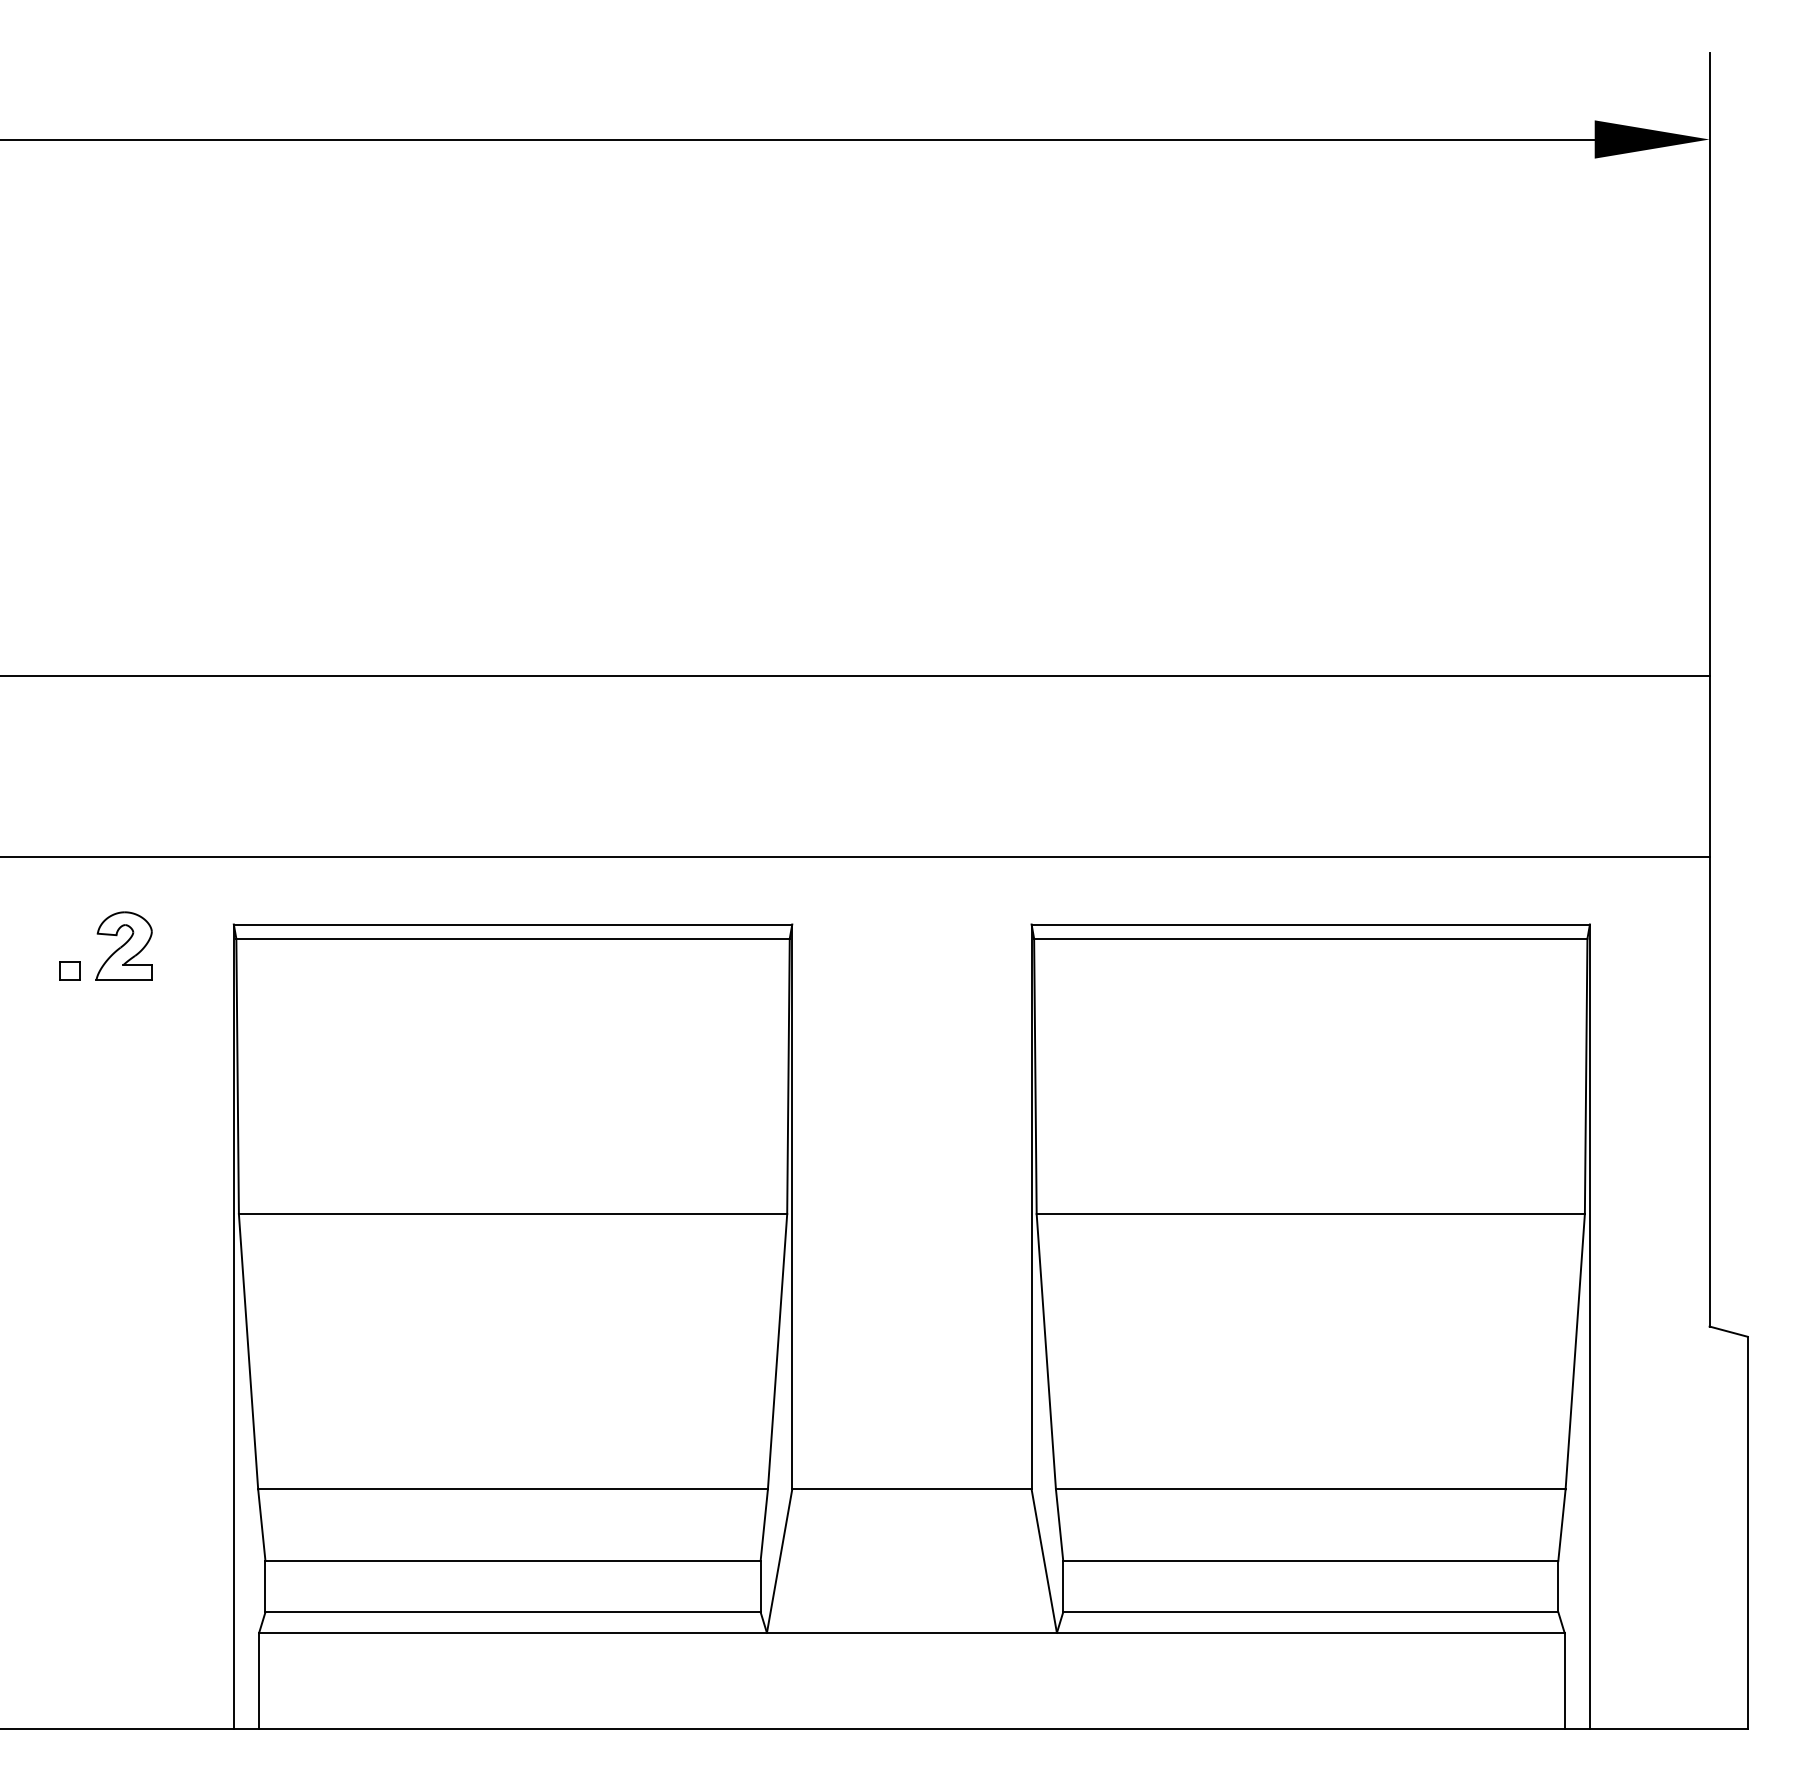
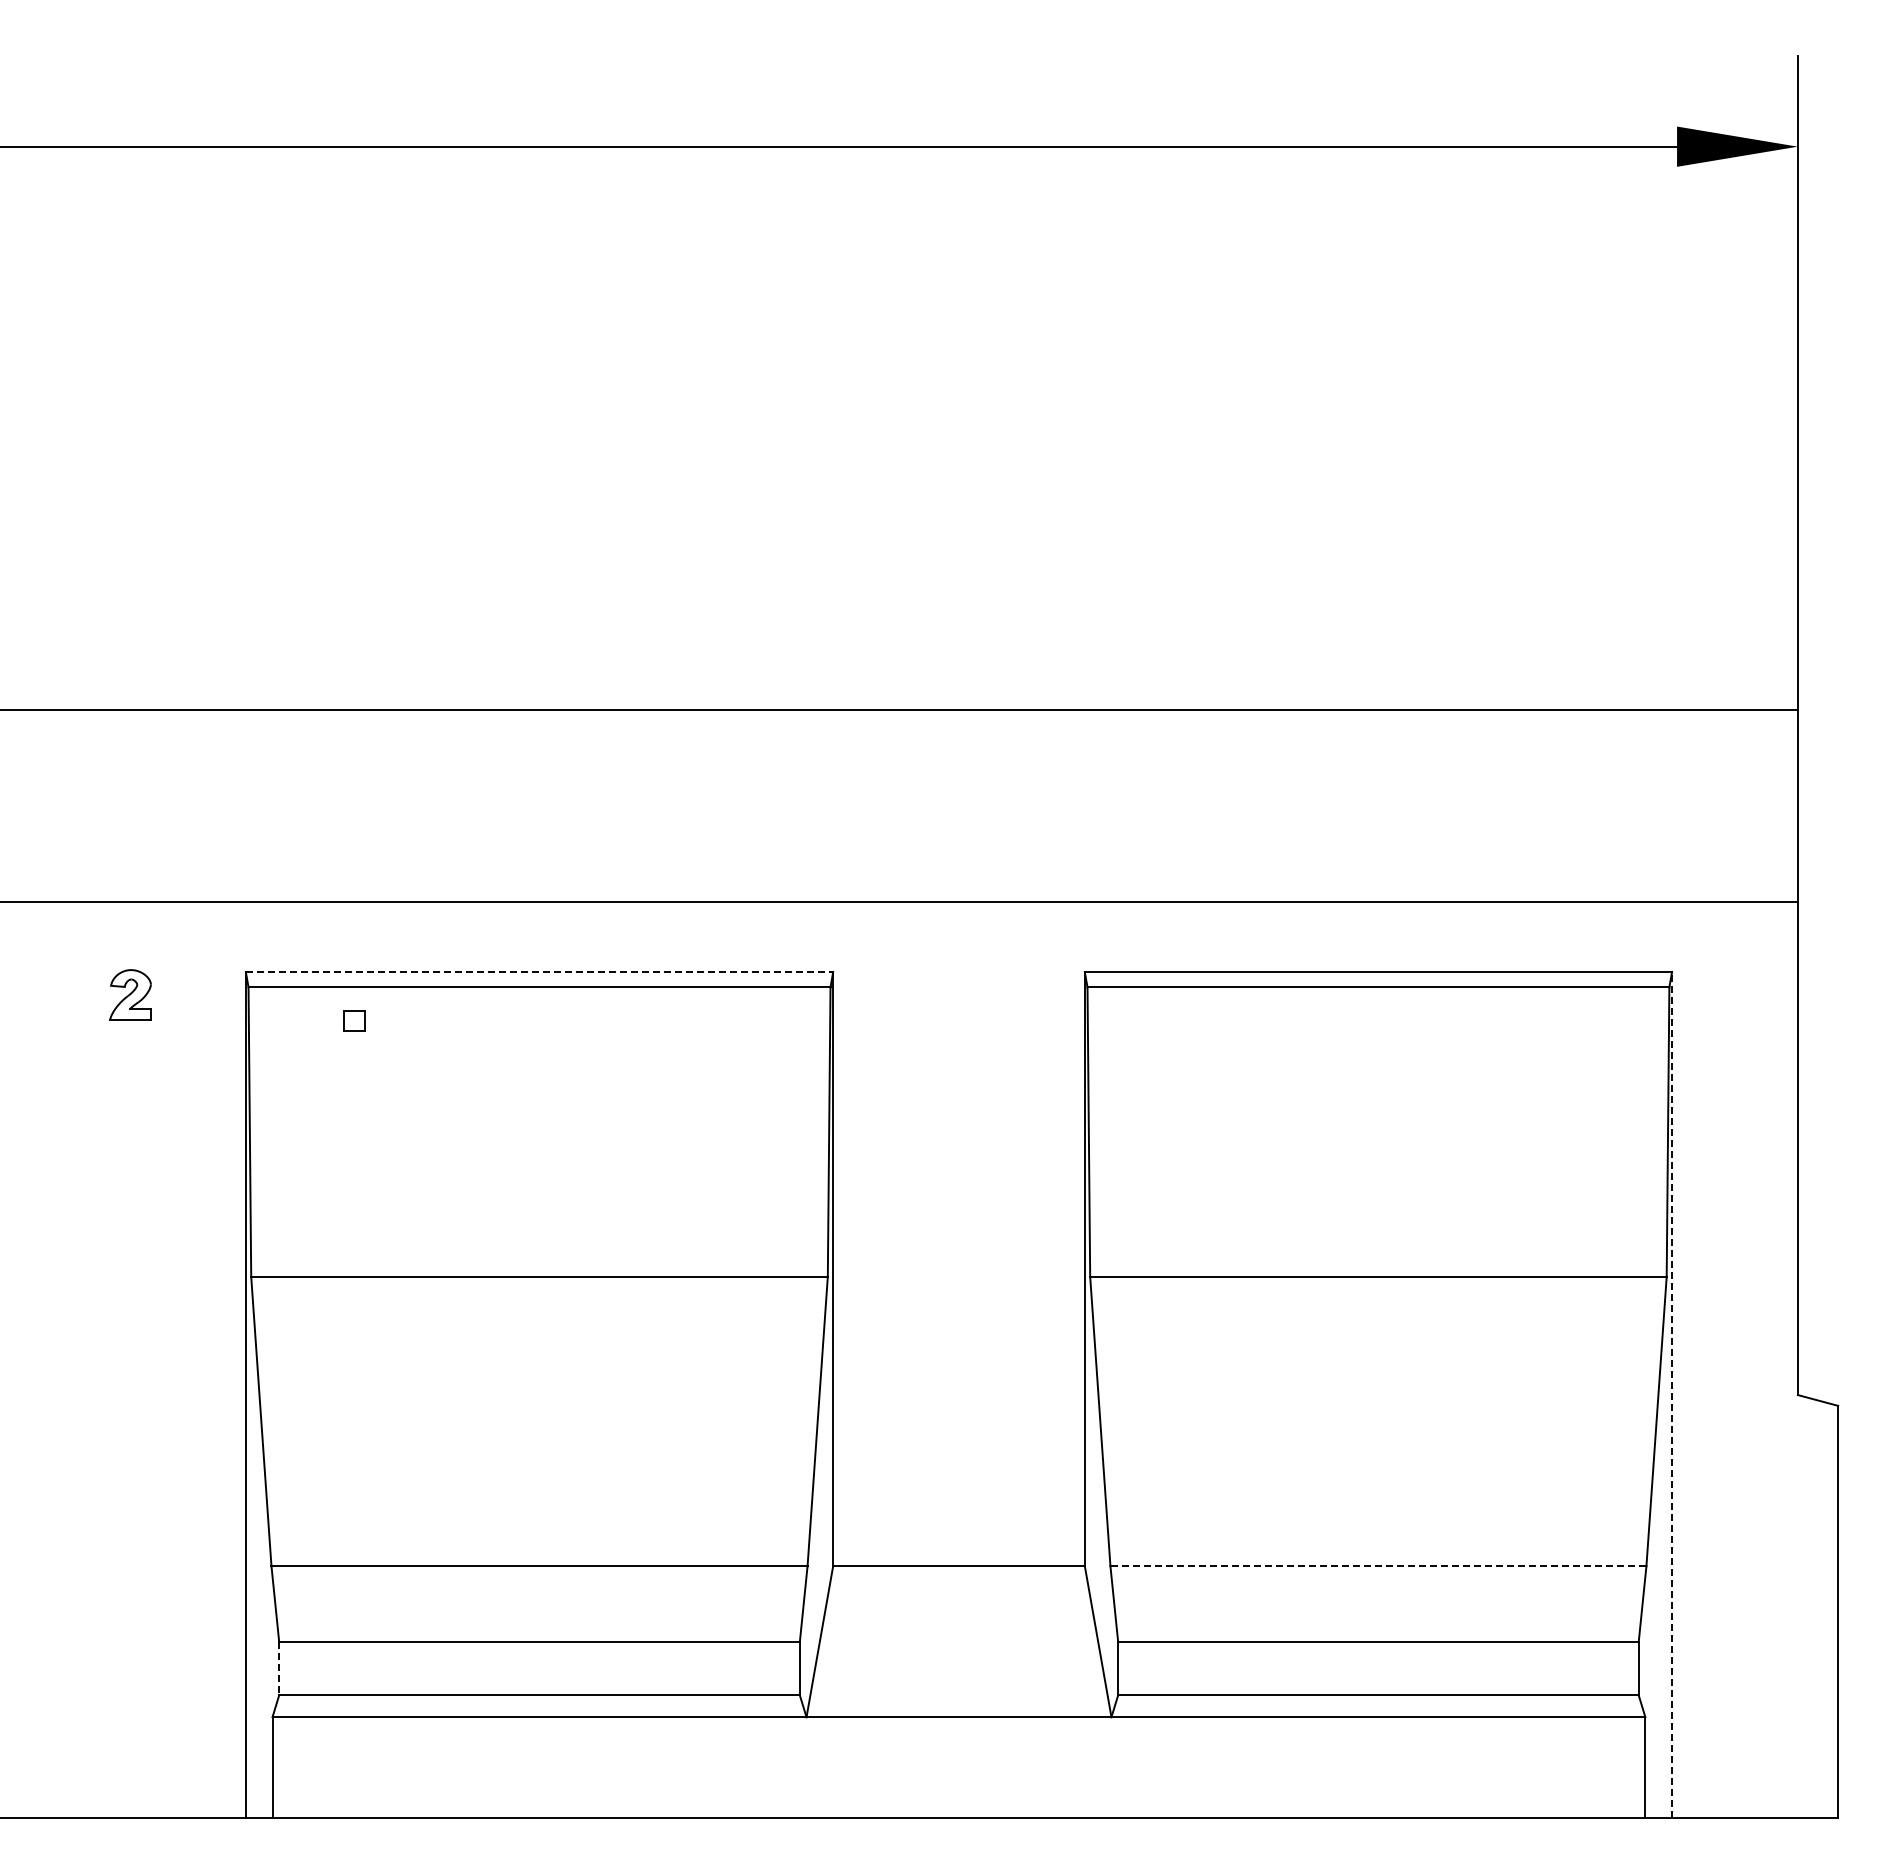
line: (513, 924) -> (539, 972), solid -> dashed
part: (124, 945) -> (130, 994), size x0.7
part: (69, 970) -> (354, 1020), moved
line: (1590, 1326) -> (1672, 1395), solid -> dashed
line: (1310, 1489) -> (1378, 1566), solid -> dashed
line: (265, 1586) -> (279, 1668), solid -> dashed

